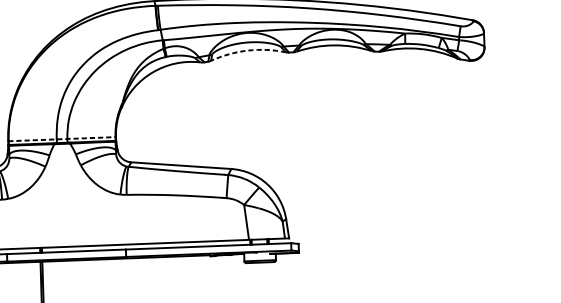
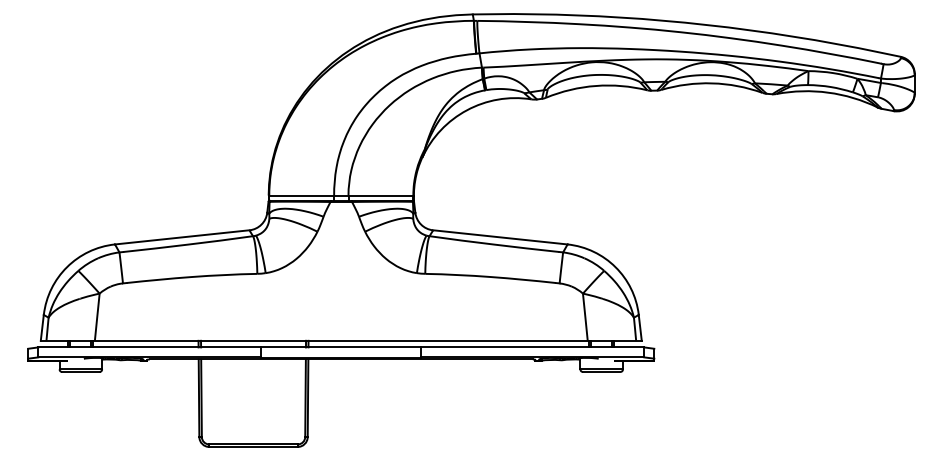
arc: (247, 50) -> (595, 85), dashed -> solid
line: (62, 139) -> (341, 195), dashed -> solid

